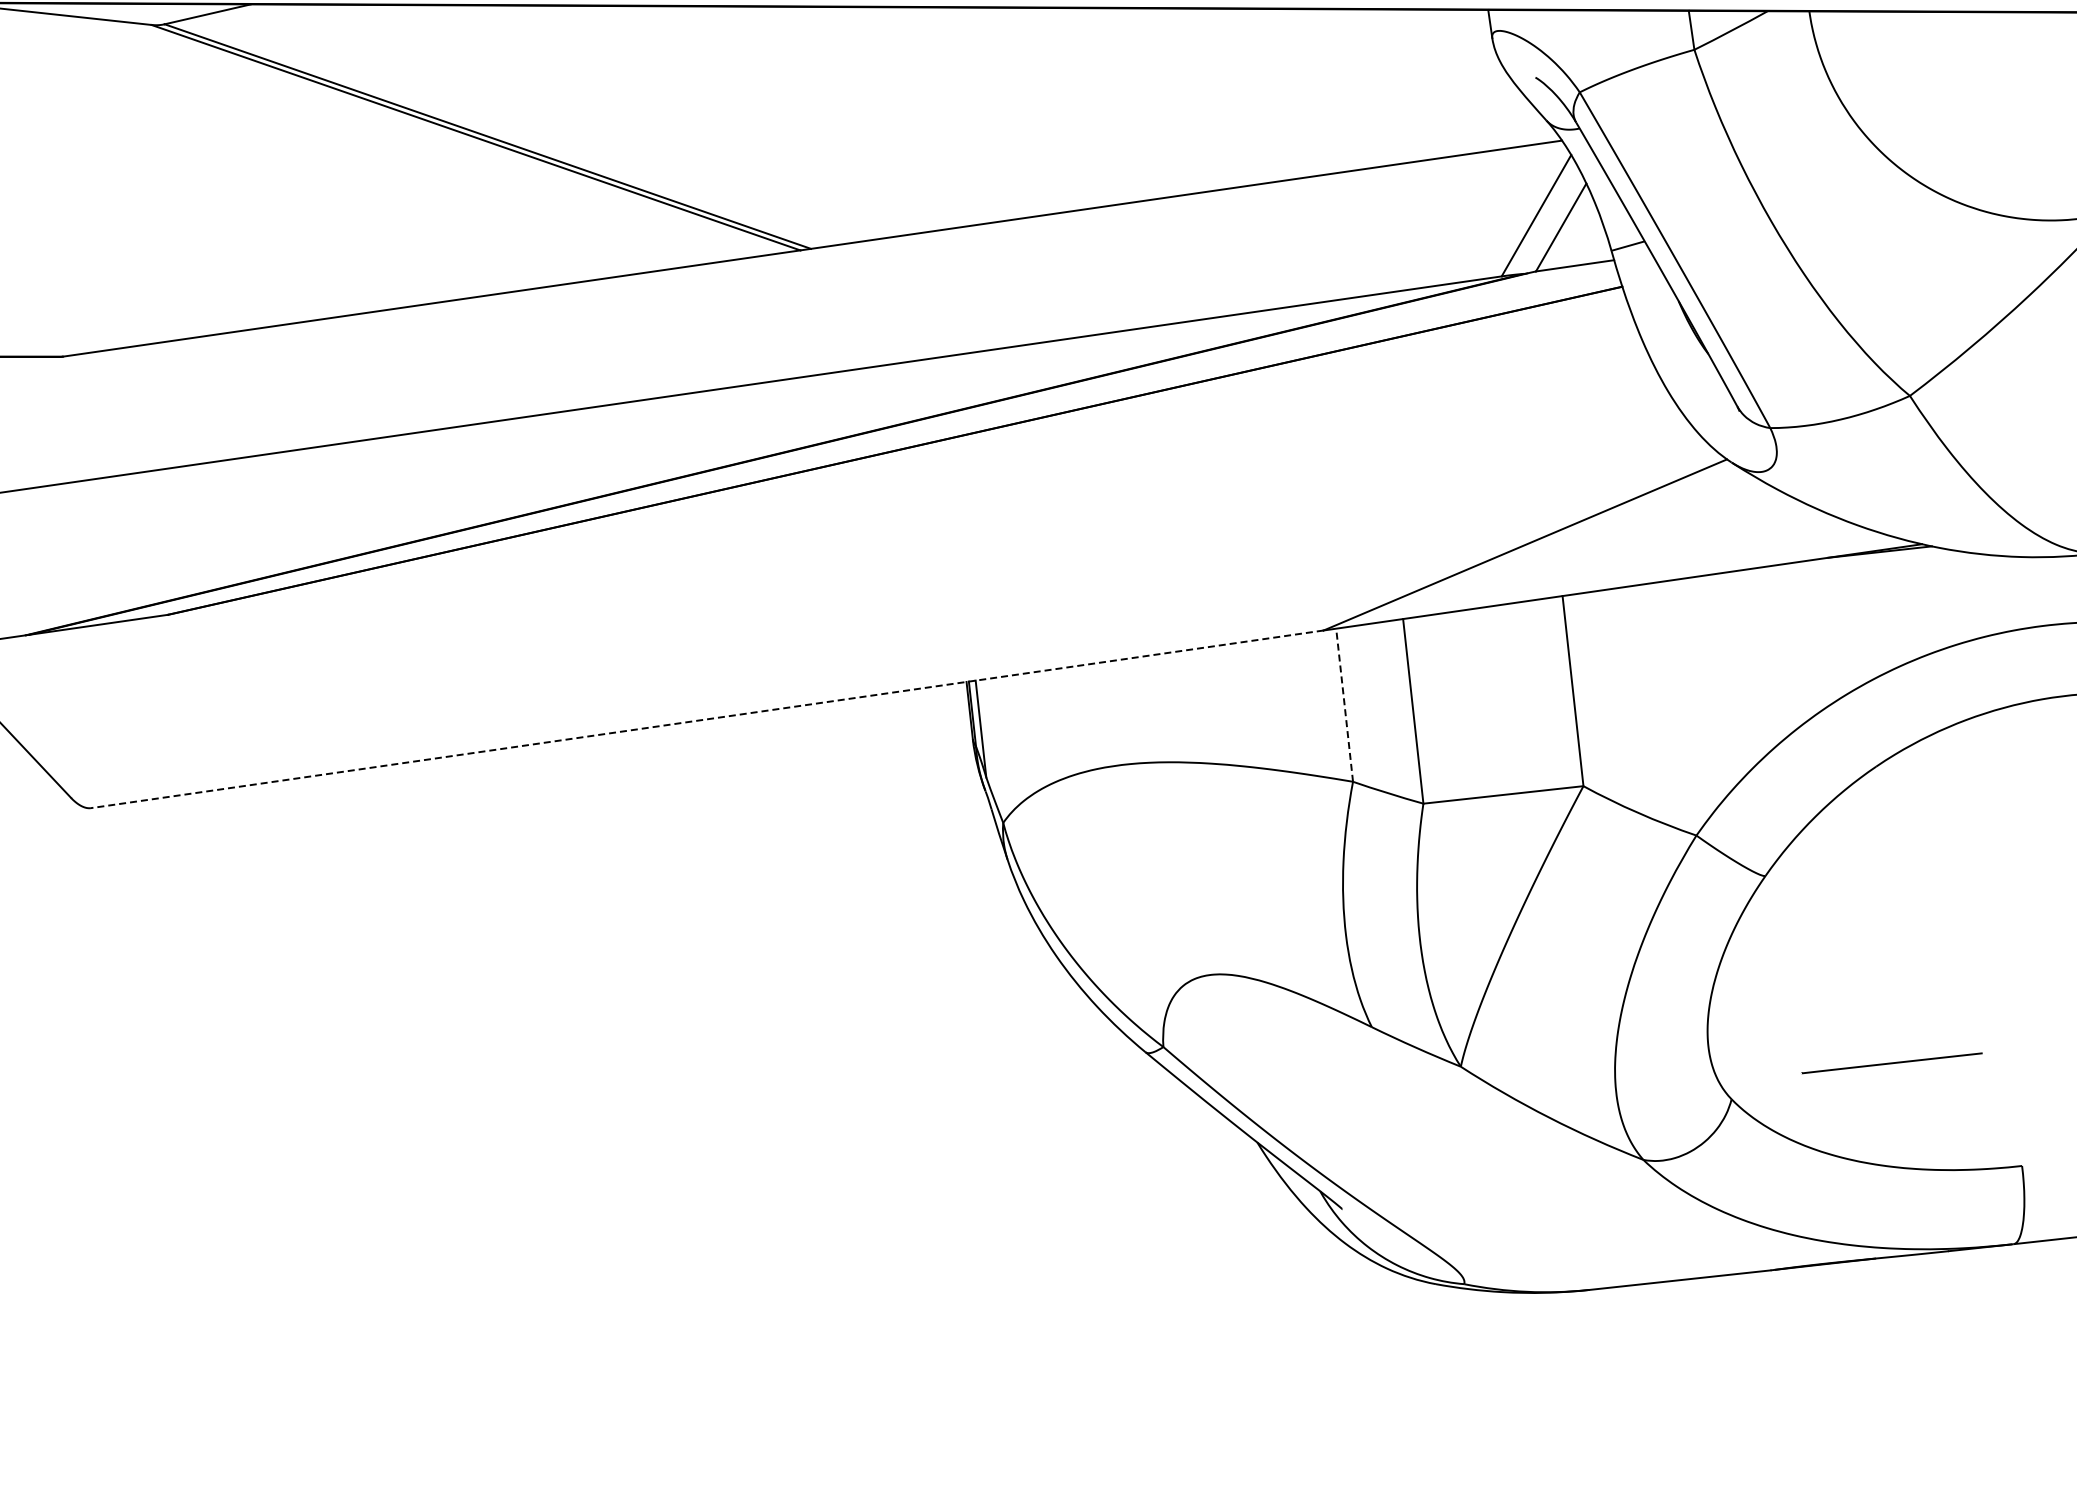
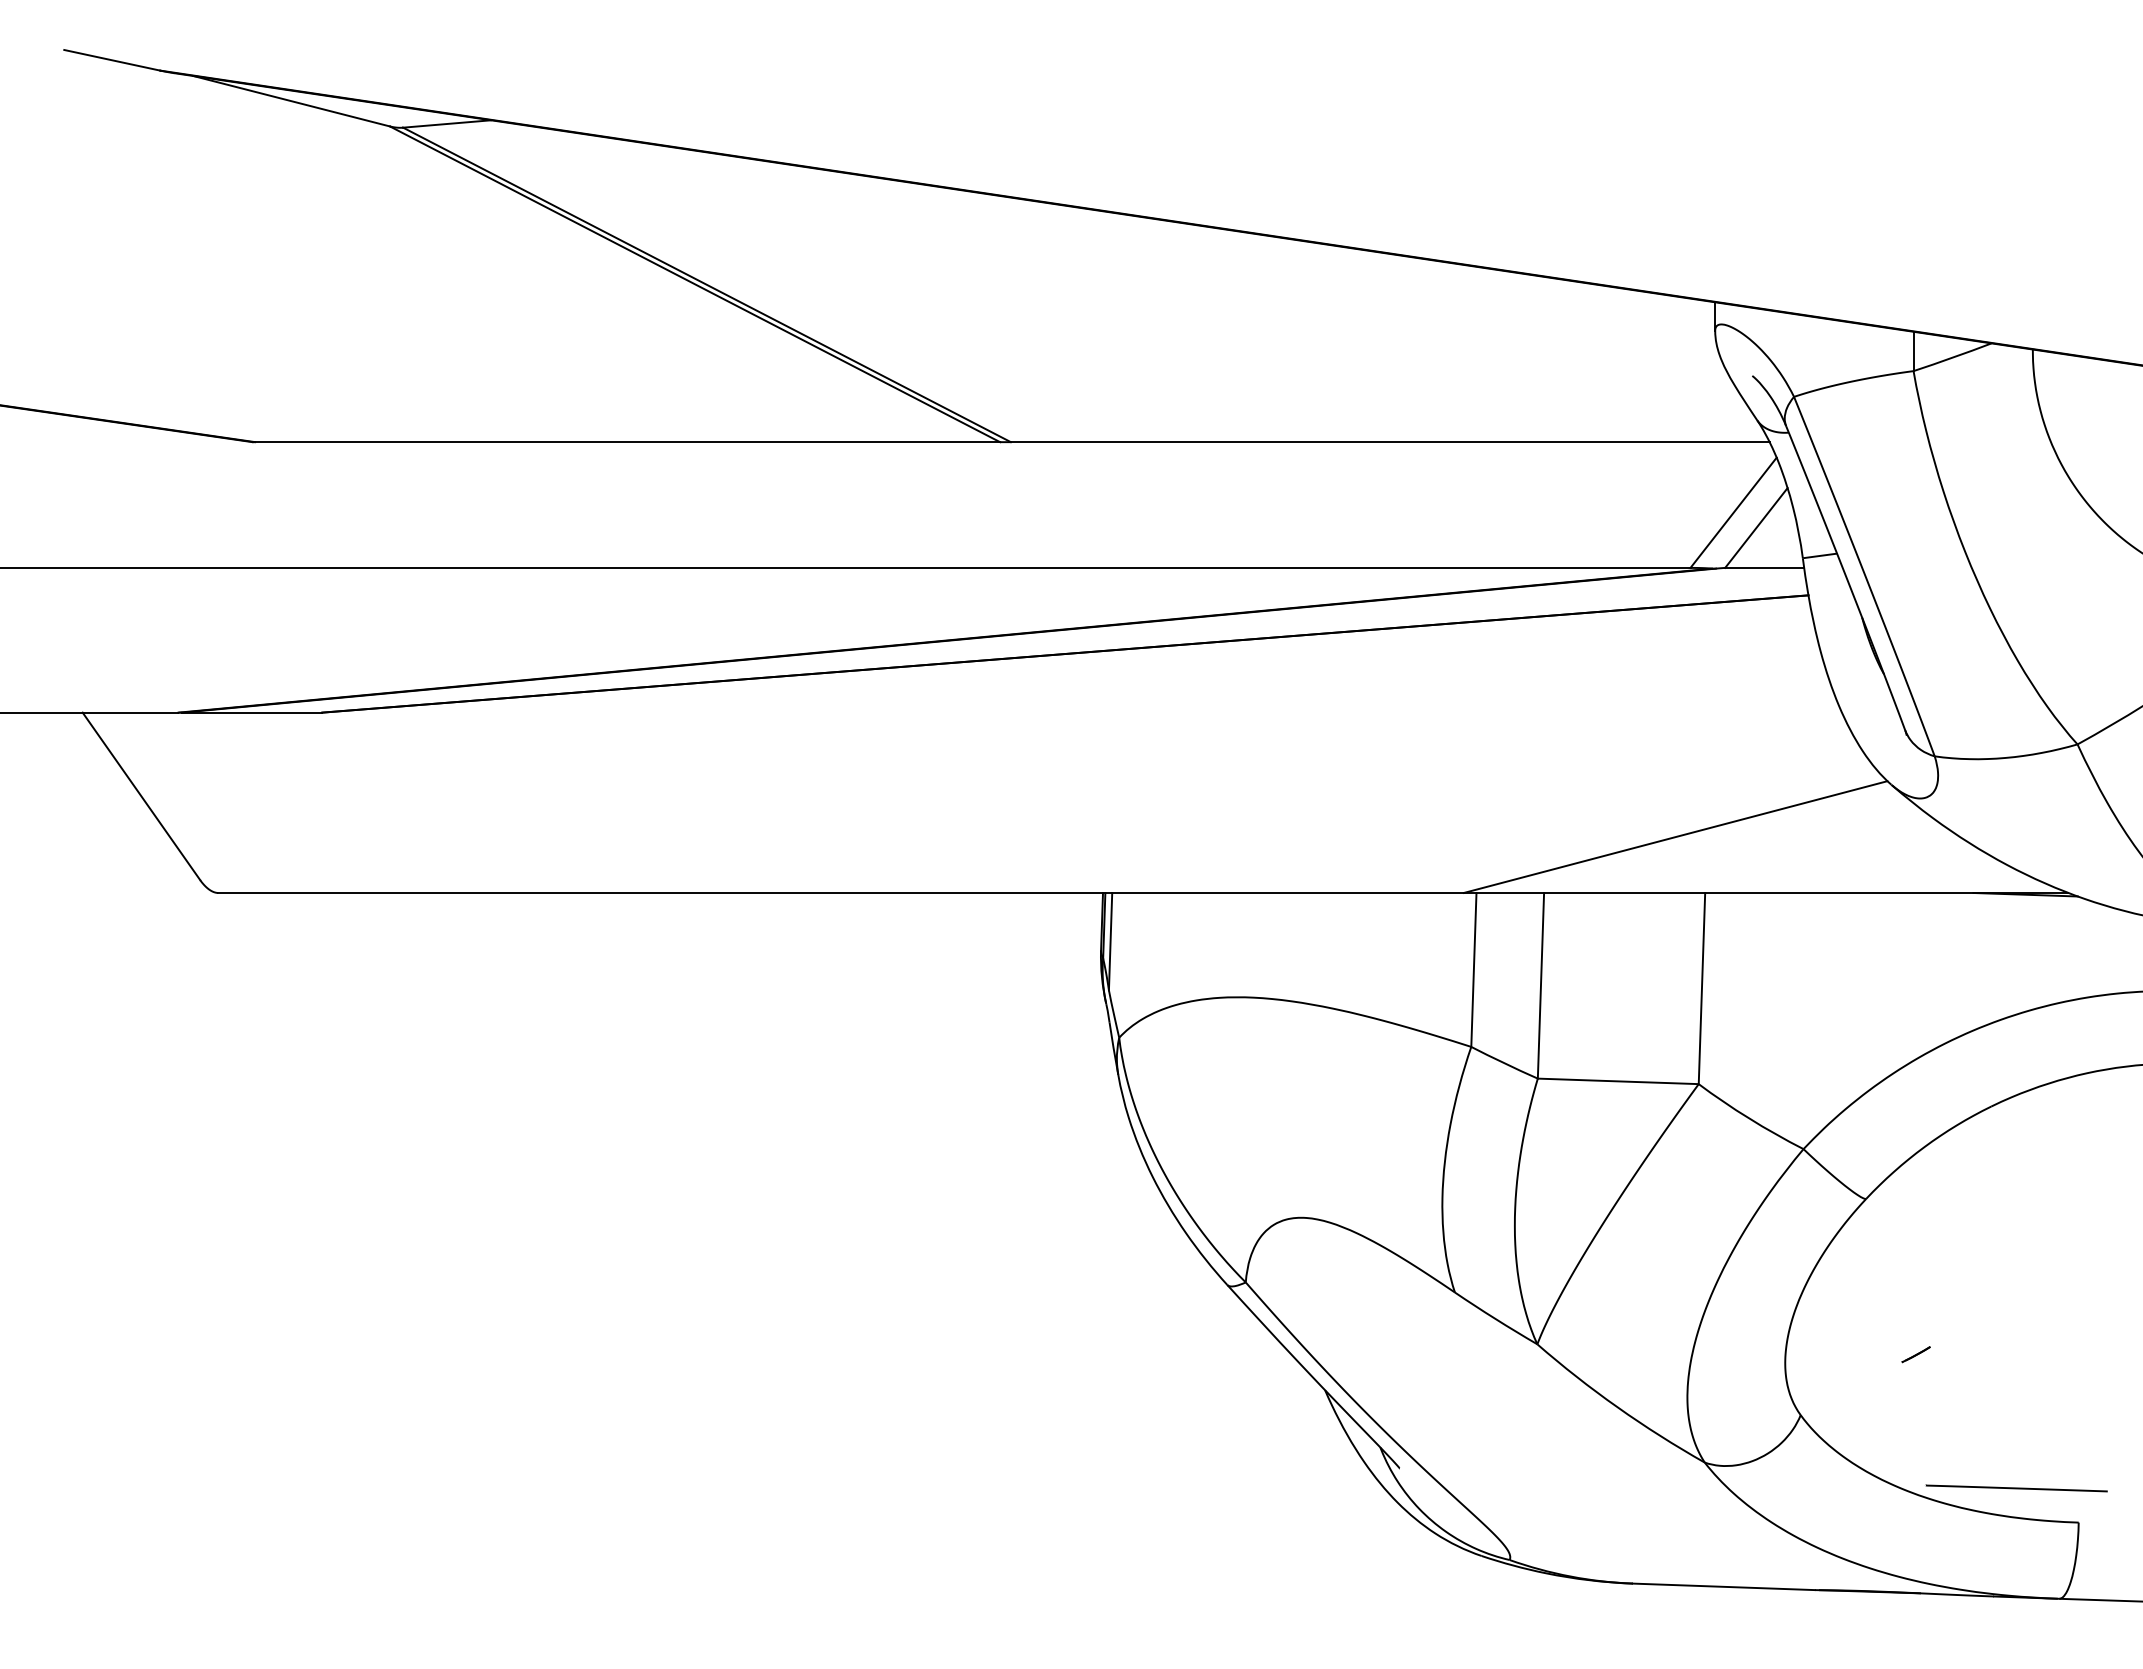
line: (1344, 704) -> (1473, 969), dashed -> solid
line: (707, 718) -> (841, 892), dashed -> solid
line: (1836, 1022) -> (1915, 1354), added
line: (1891, 1063) -> (2016, 1488), moved

